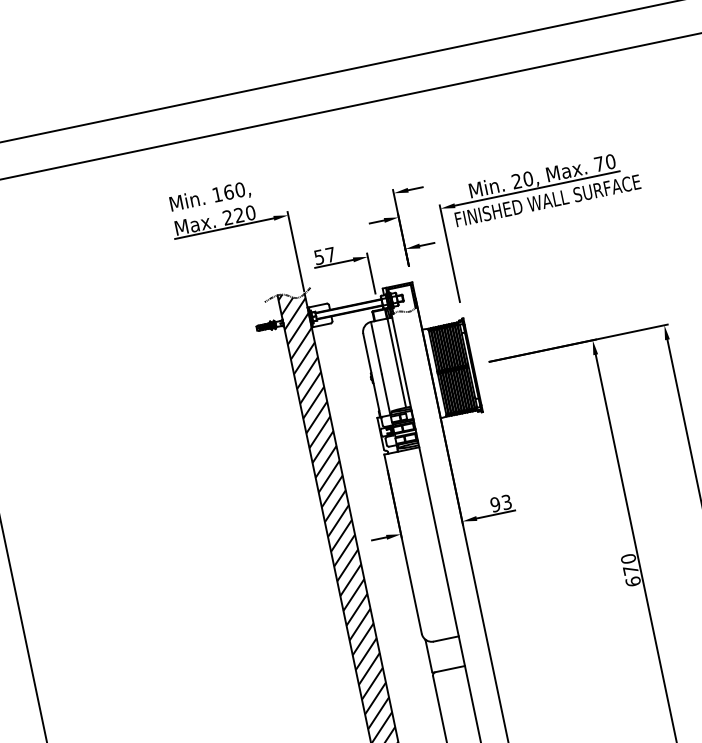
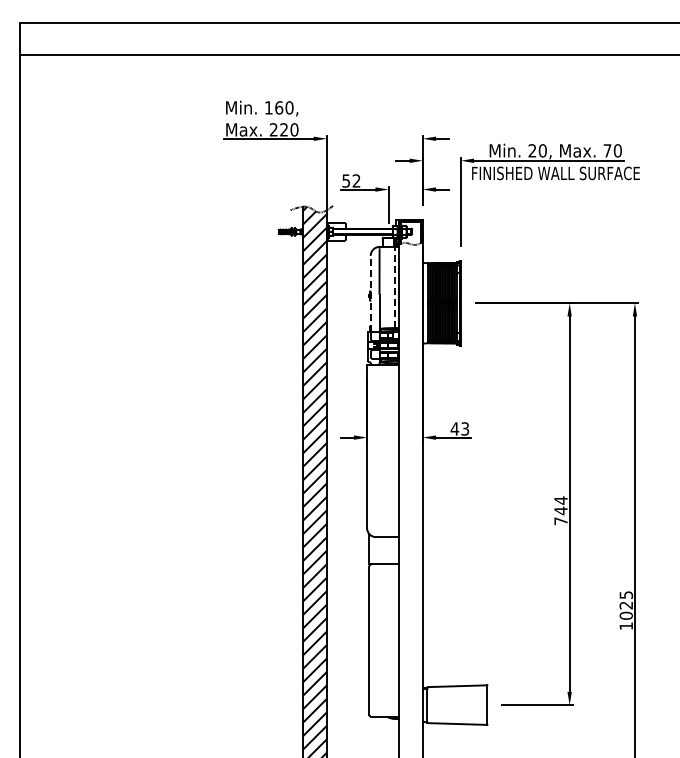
text: (330, 254) -> (356, 180), 57 -> 52
line: (396, 363) -> (394, 287), solid -> dashed
line: (371, 375) -> (370, 293), solid -> dashed
text: (494, 504) -> (454, 428), 93 -> 43
text: (630, 569) -> (560, 510), 670 -> 744

